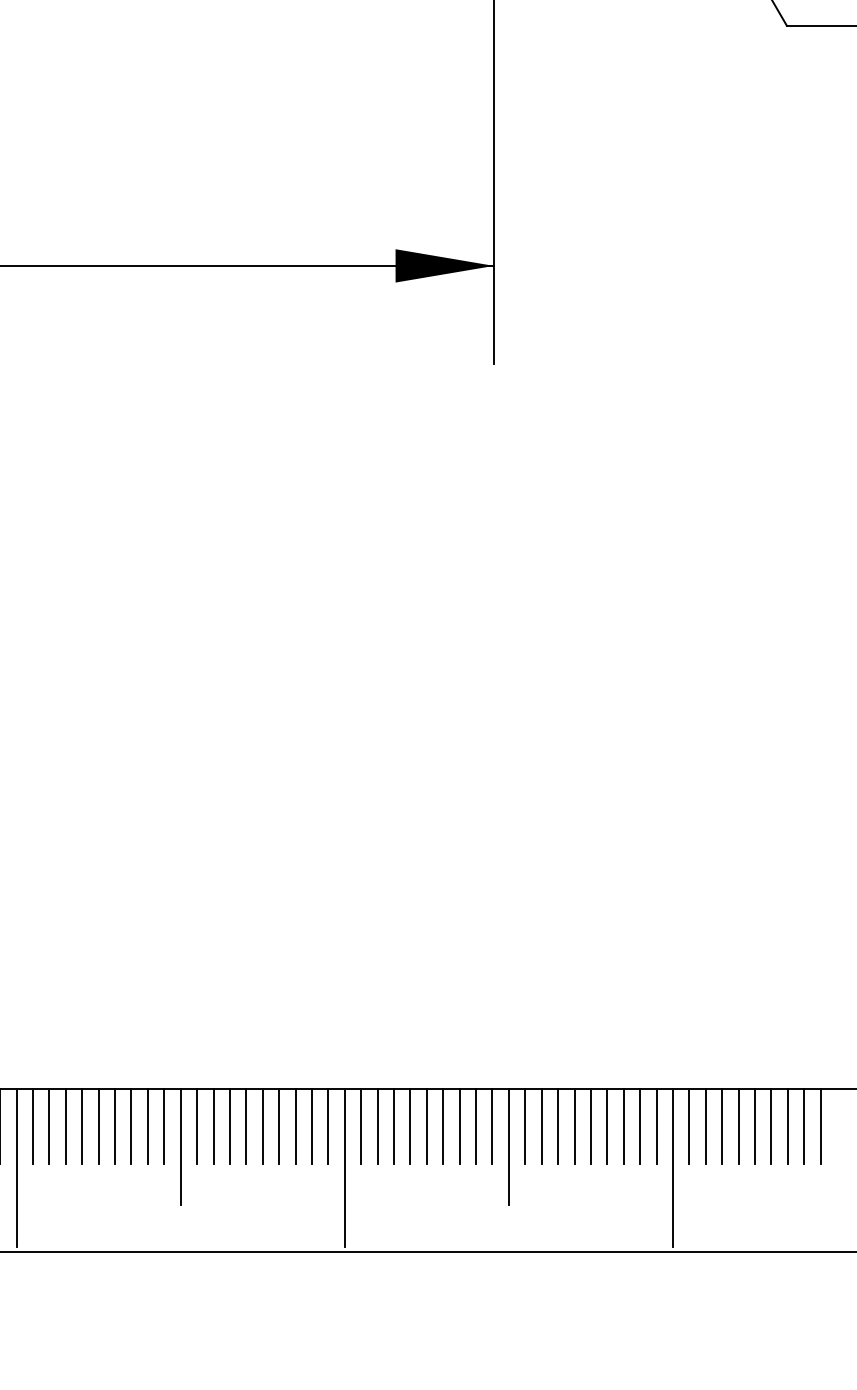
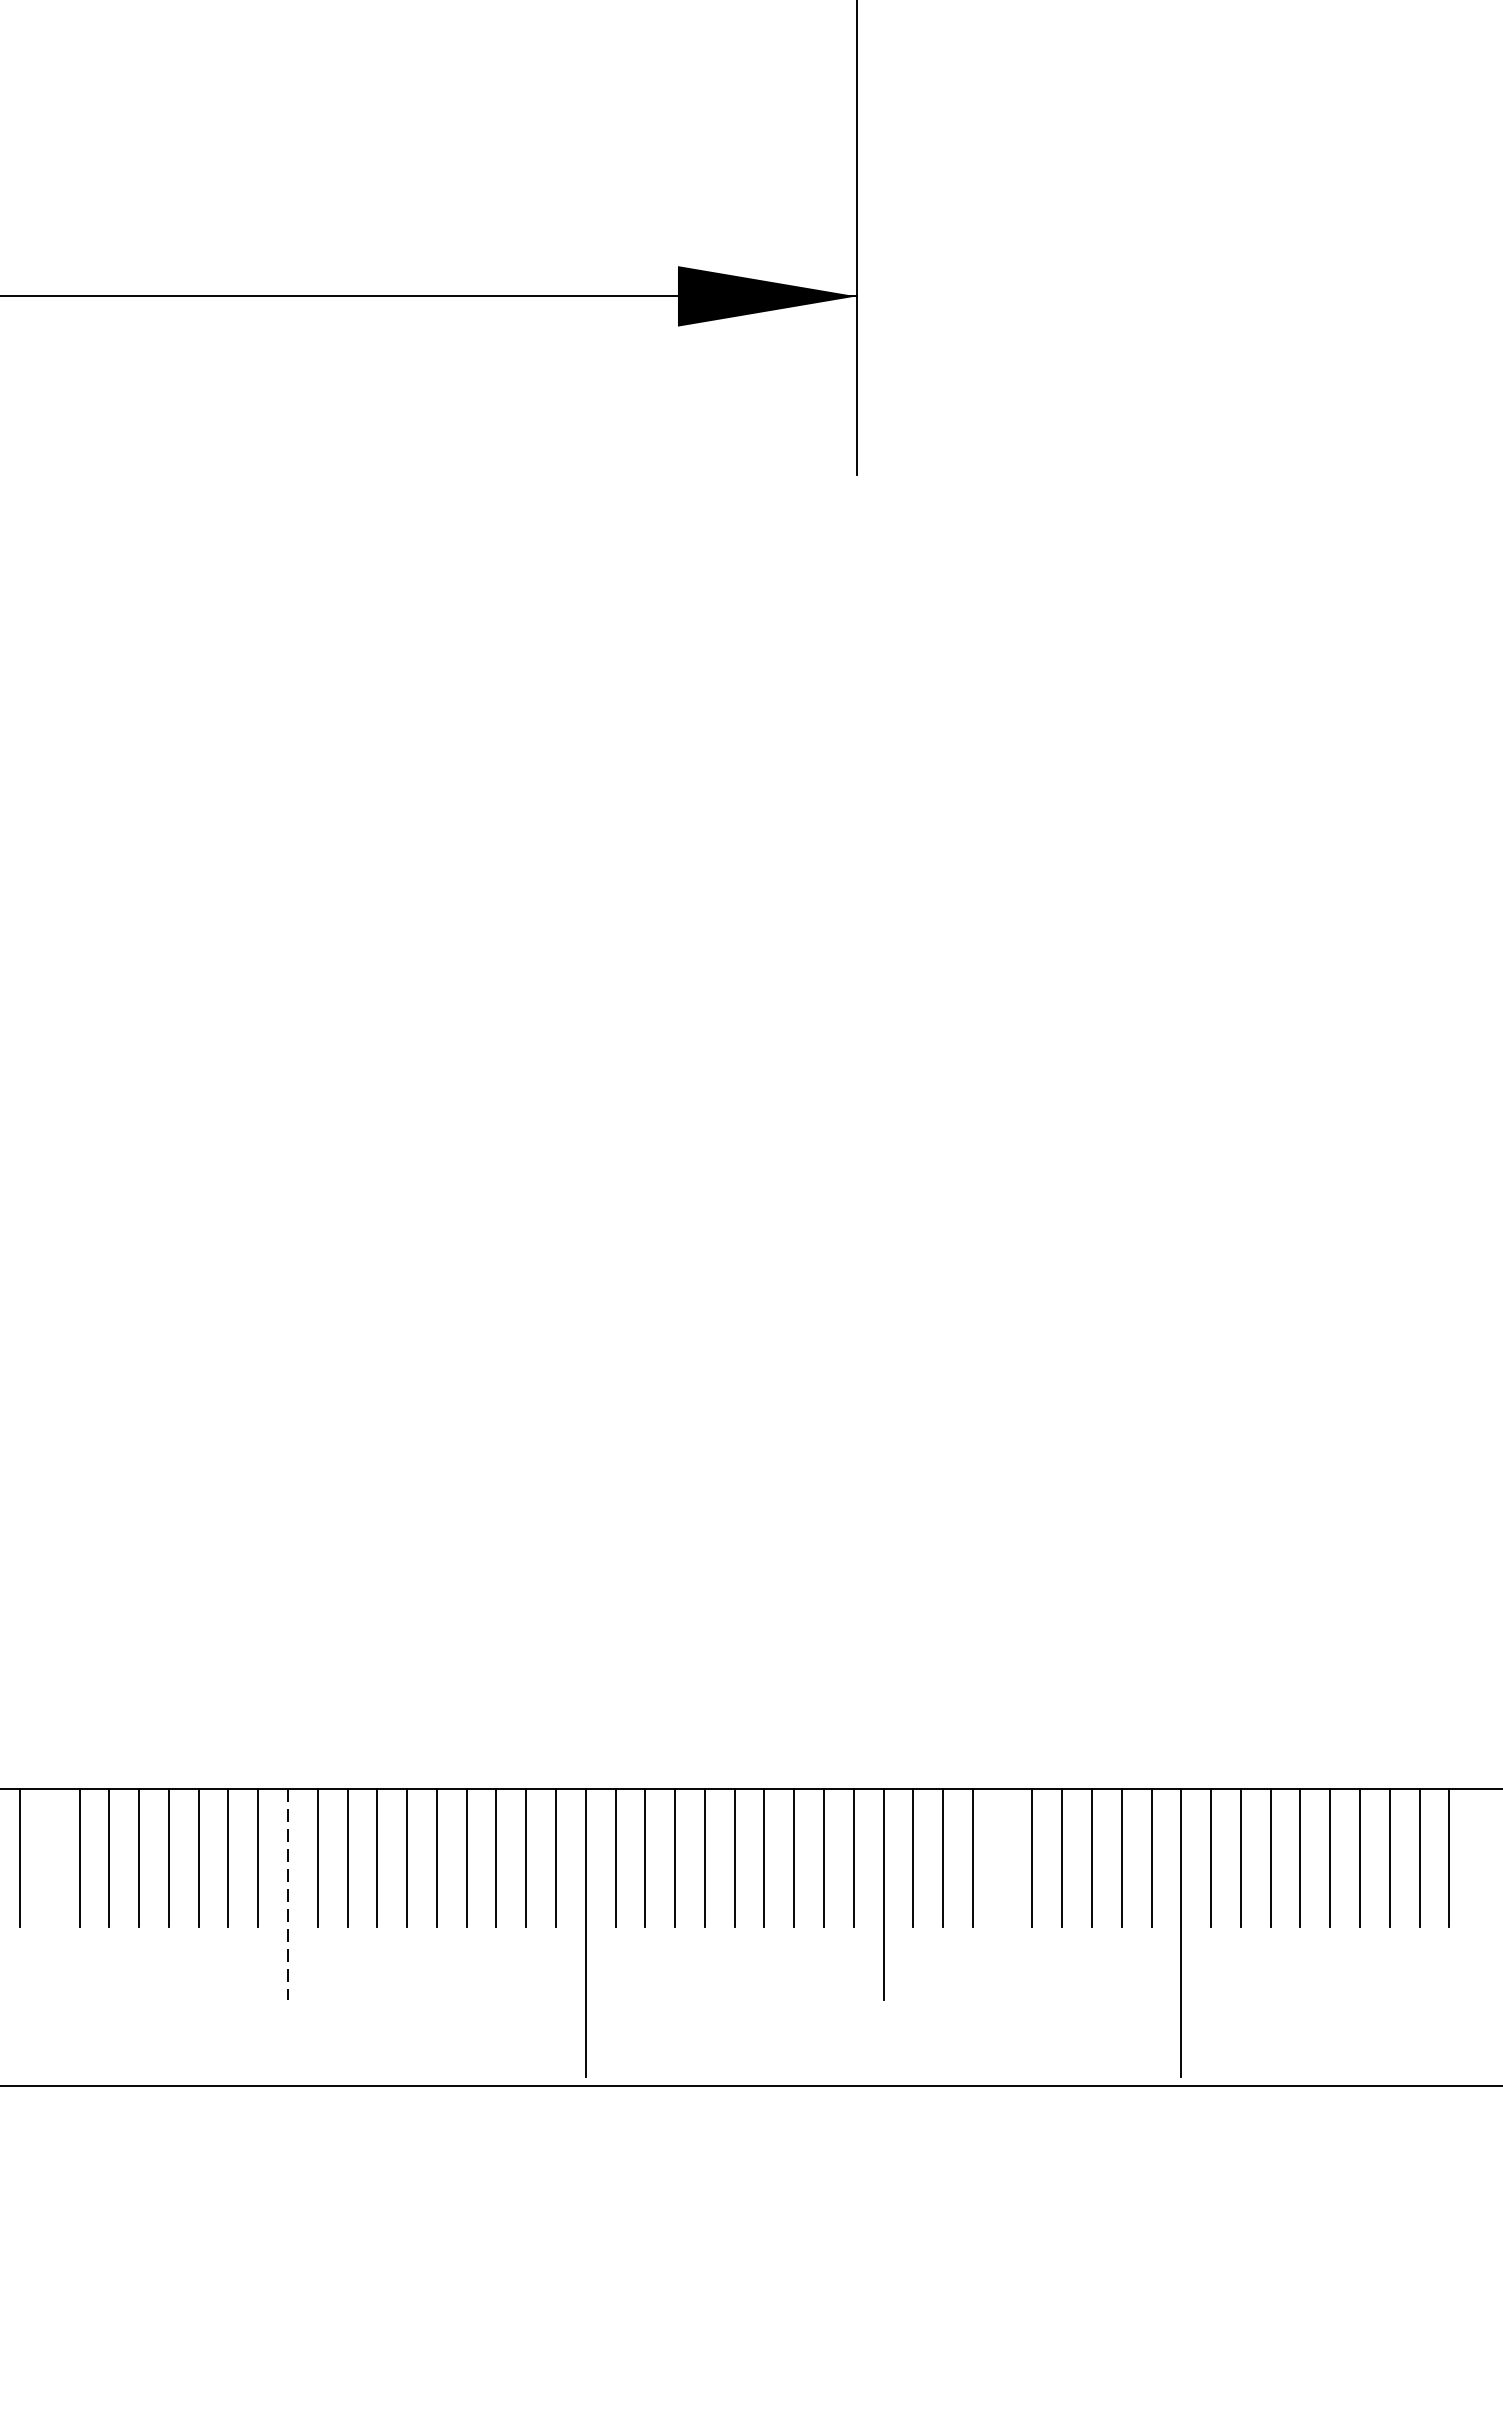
line: (49, 1126) -> (49, 1858), removed
line: (574, 1126) -> (1002, 1858), removed
line: (180, 1147) -> (287, 1896), solid -> dashed

